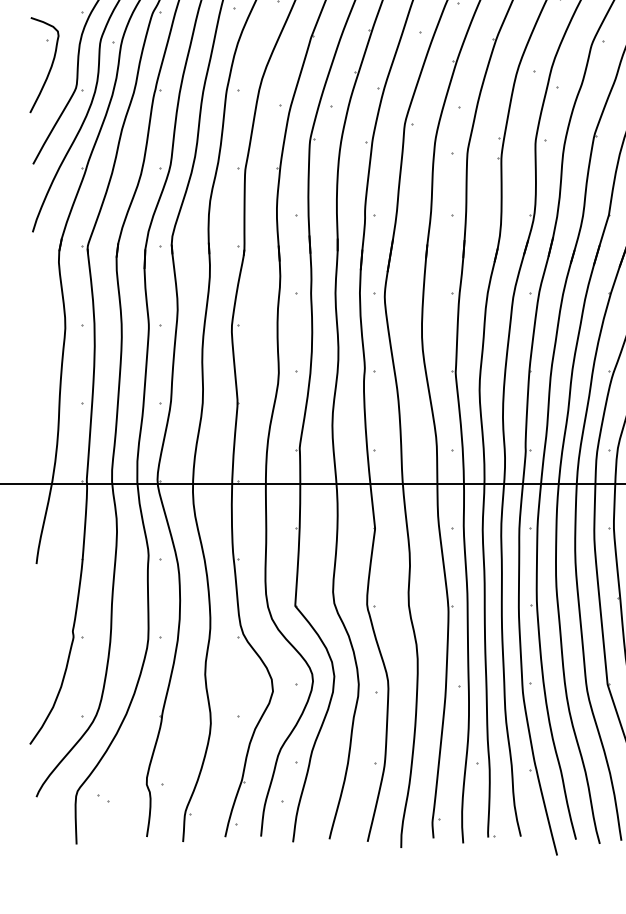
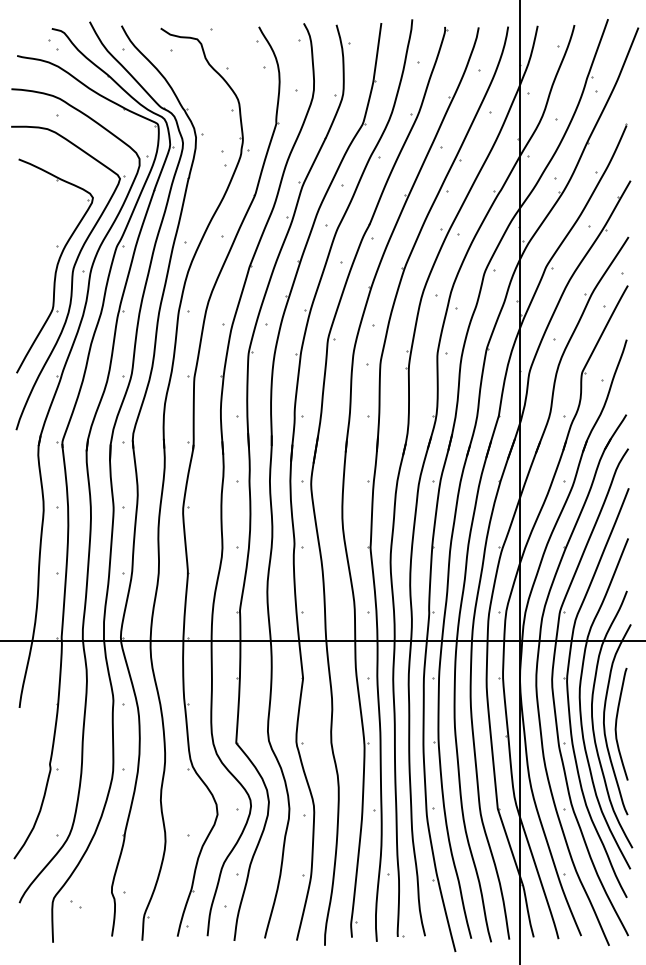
part: (43, 64) -> (25, 289), removed

